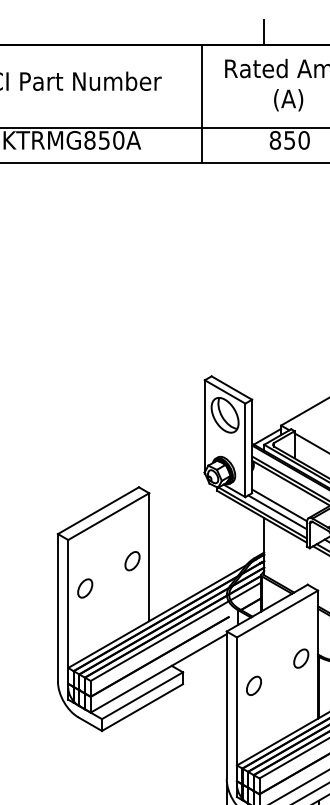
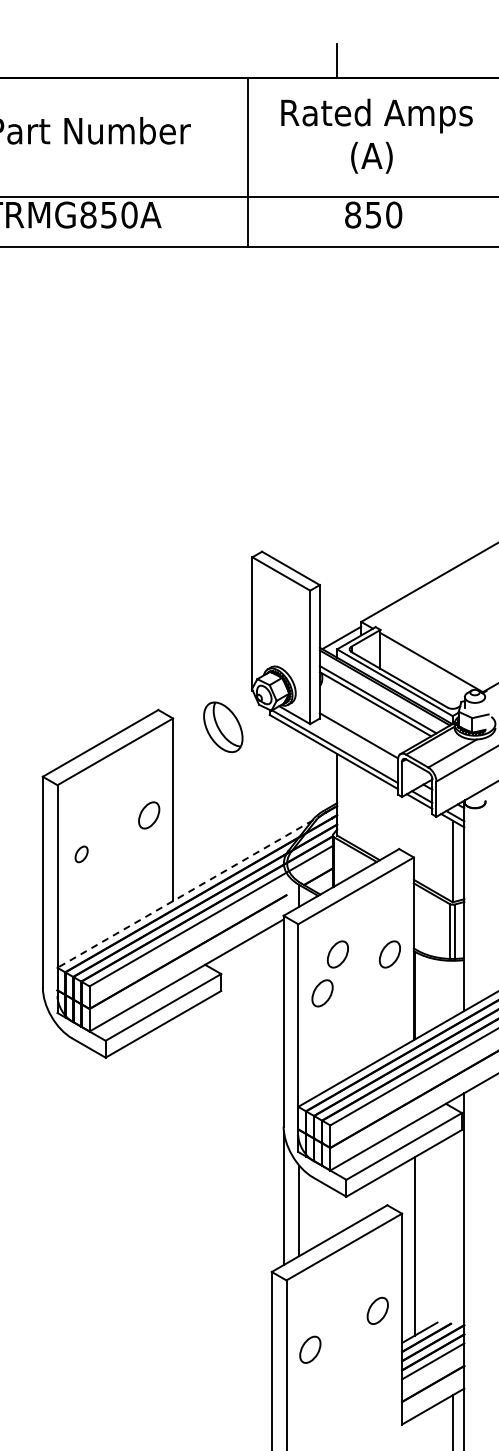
part: (225, 415) -> (223, 727), moved
line: (277, 512) -> (356, 745), removed
part: (85, 588) -> (81, 854), size x0.6
line: (161, 613) -> (190, 890), solid -> dashed
part: (264, 658) -> (337, 954), added

